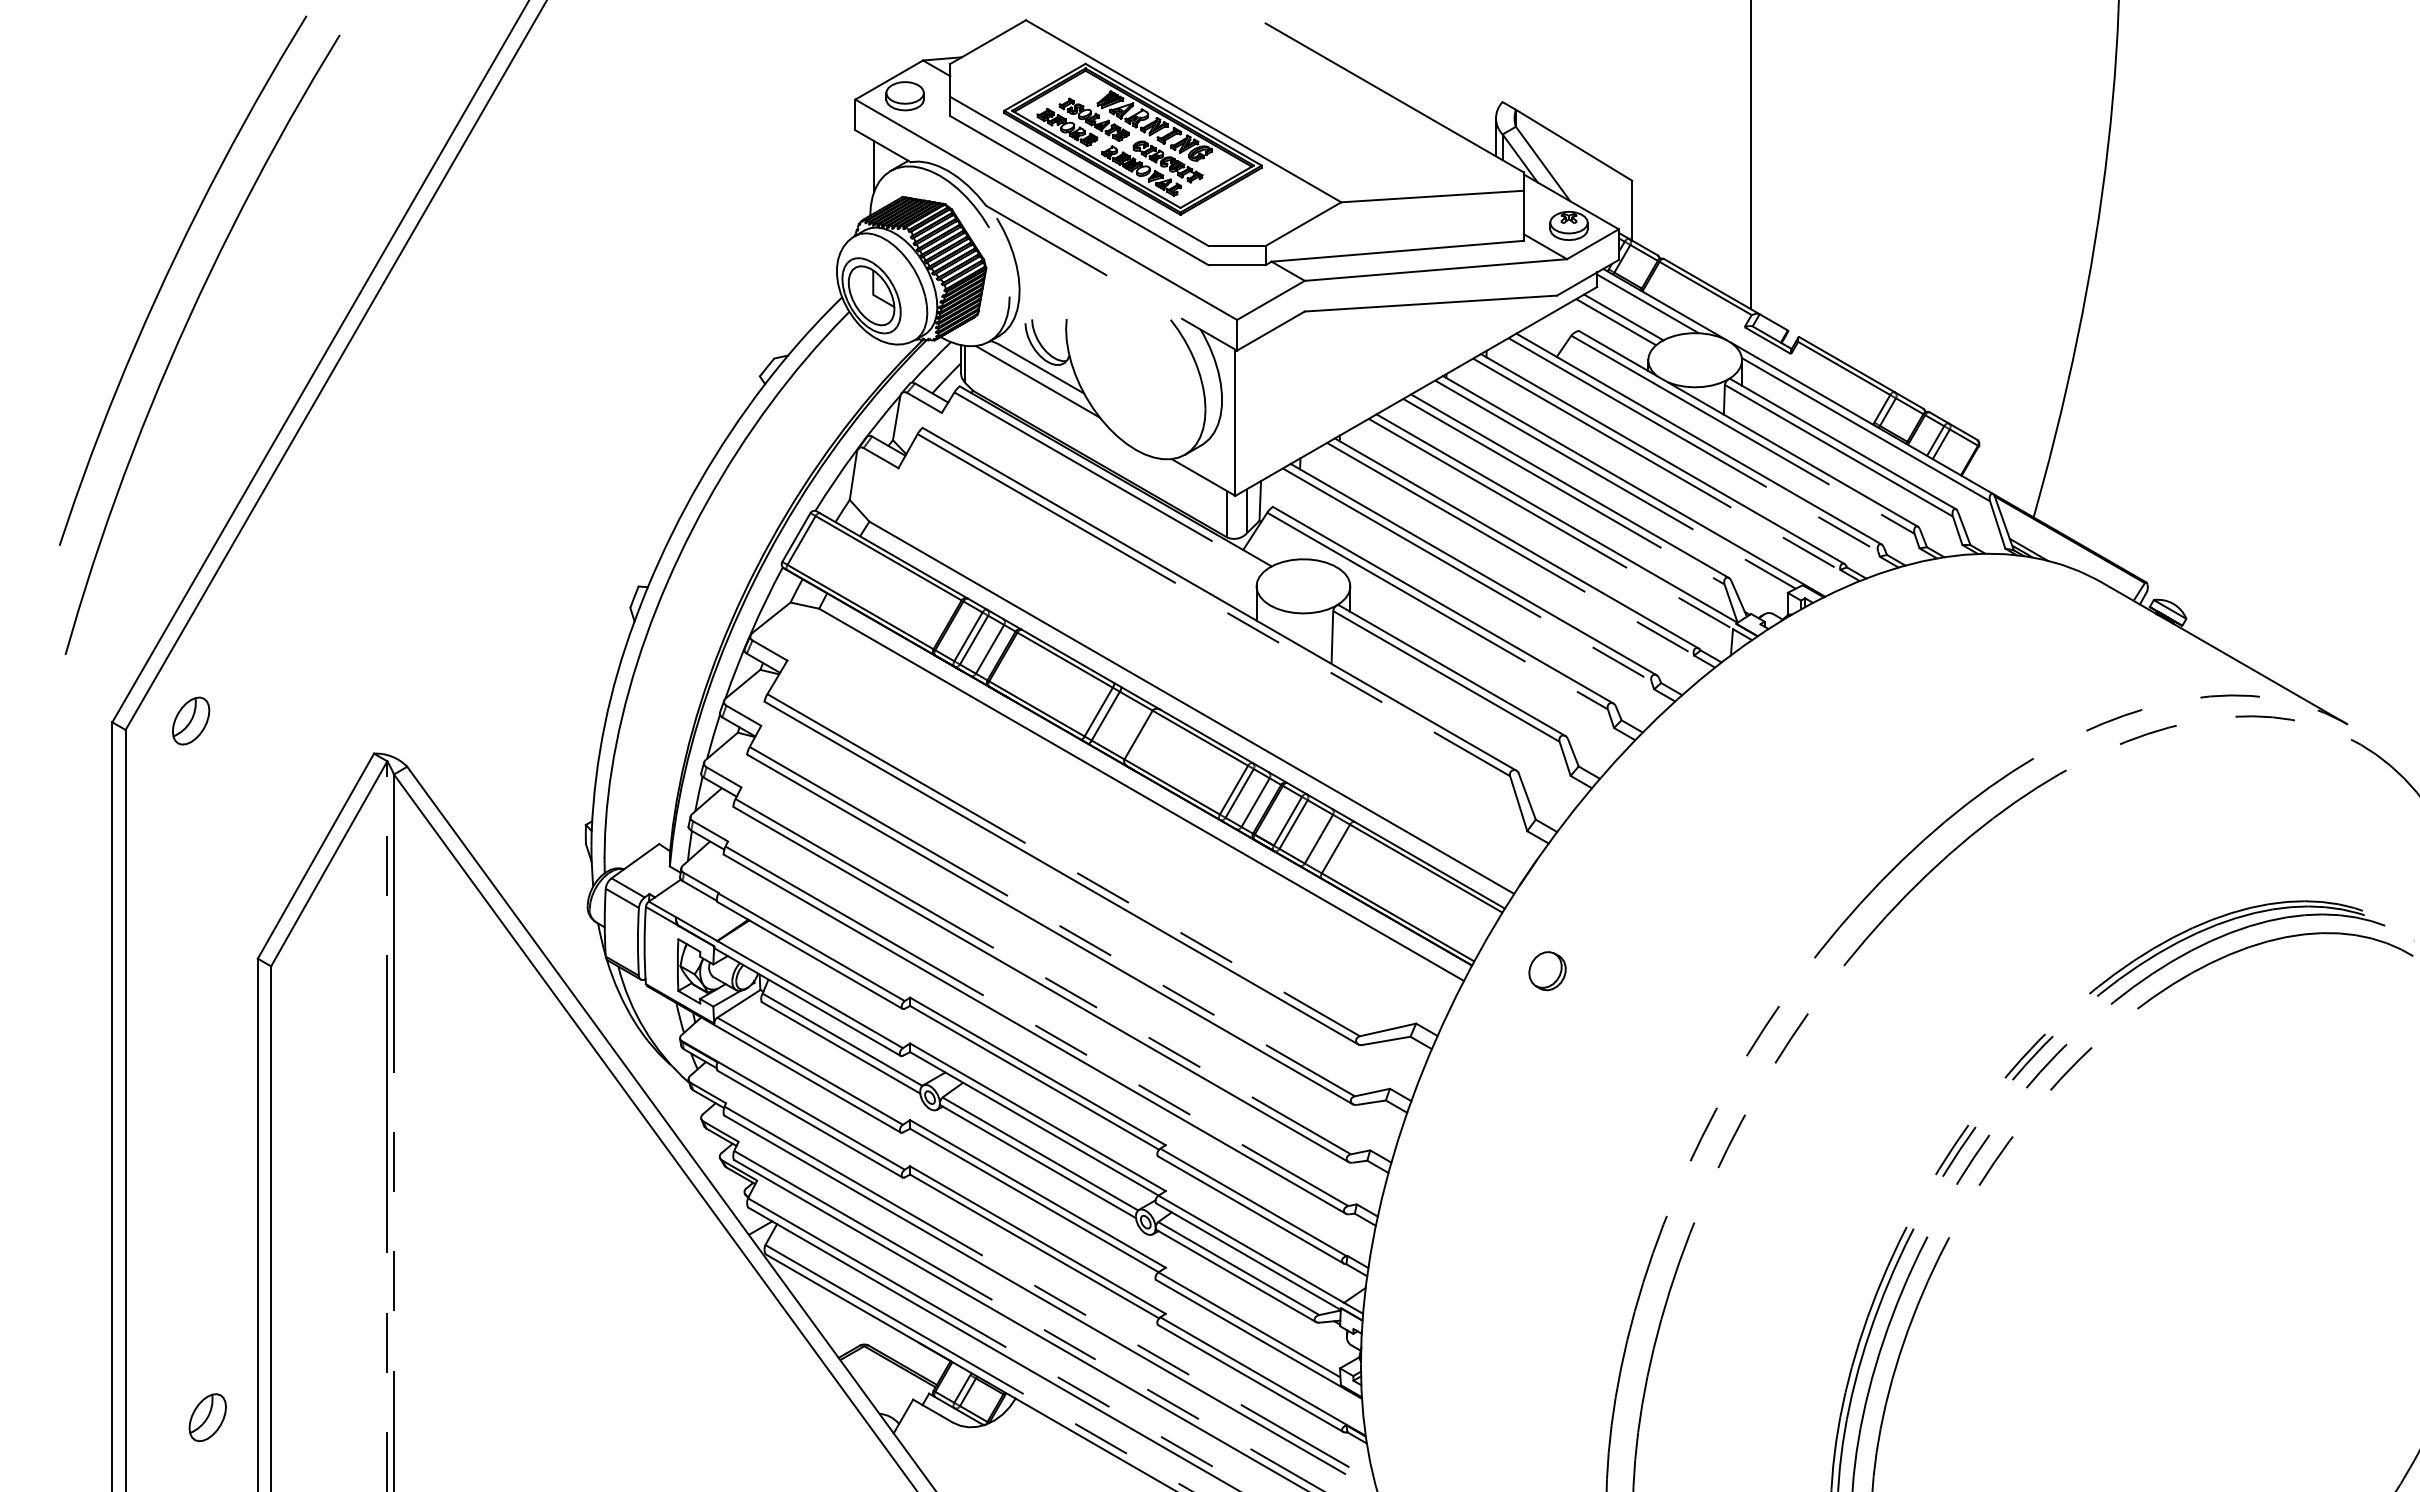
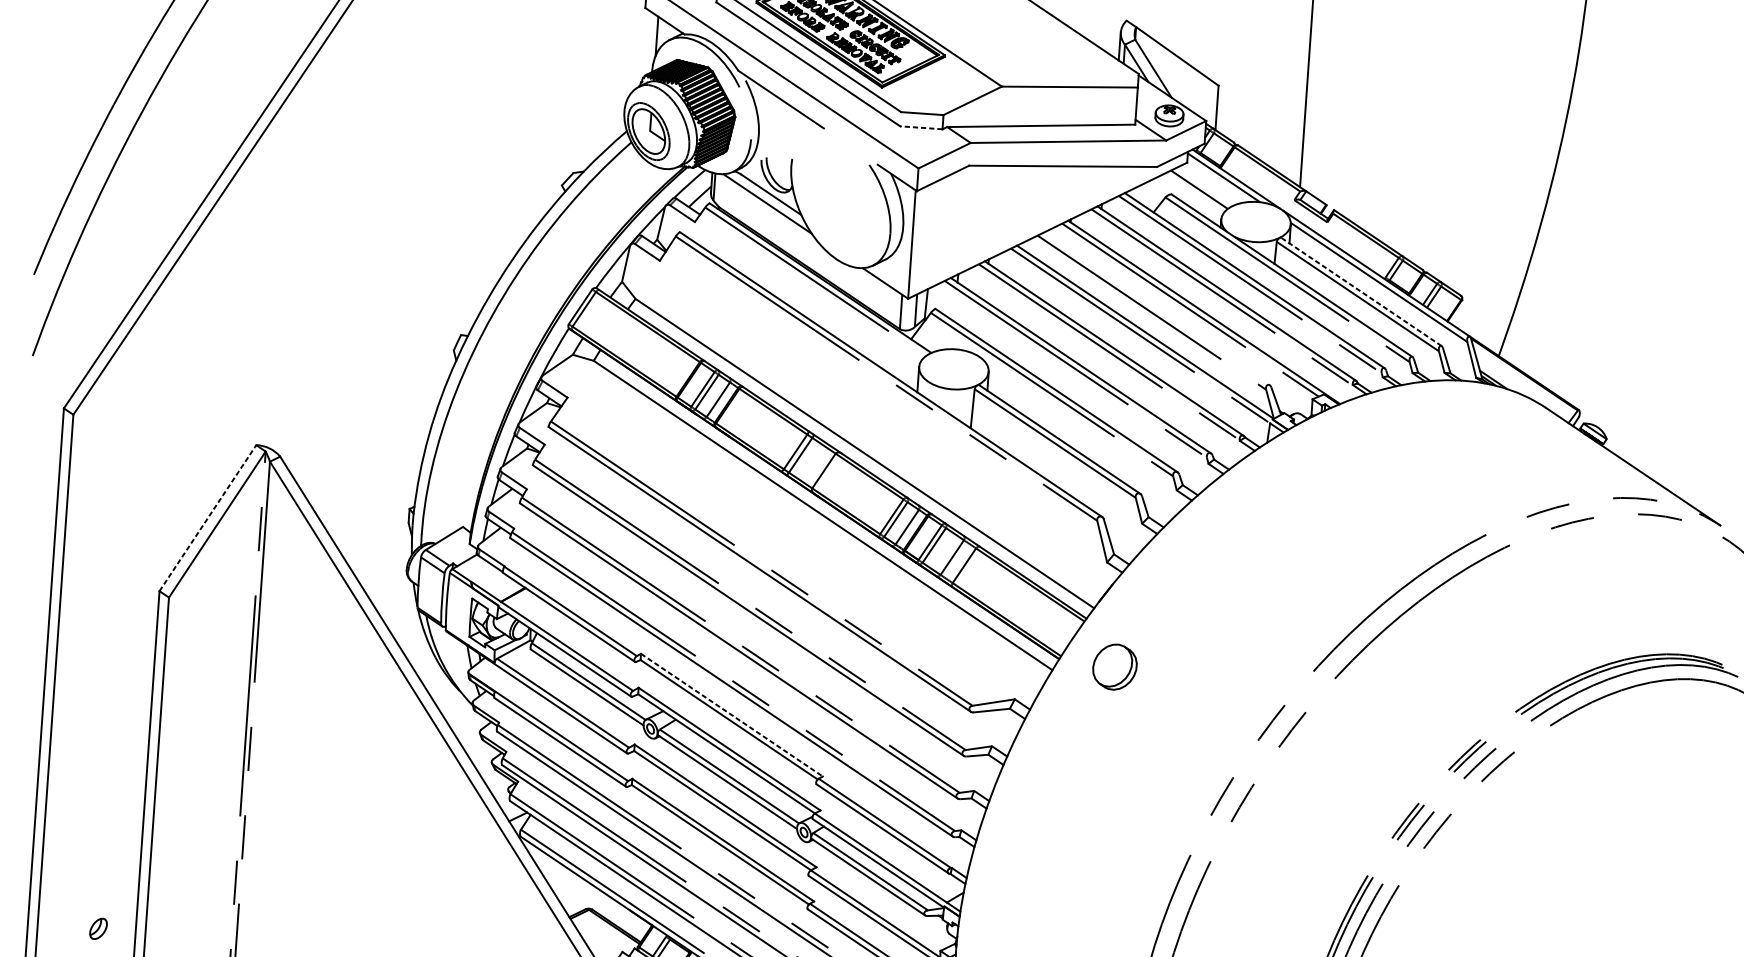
line: (1237, 265) -> (921, 128), solid -> dashed
line: (1623, 317) -> (1205, 186), removed
line: (1842, 443) -> (1360, 291), solid -> dashed
line: (1570, 486) -> (1157, 309), removed
part: (191, 720) -> (122, 411), removed
line: (315, 856) -> (207, 518), solid -> dashed
part: (1547, 971) -> (1114, 667), size x1.6
line: (1037, 1071) -> (731, 715), solid -> dashed
part: (207, 1417) -> (98, 928), size x0.6

